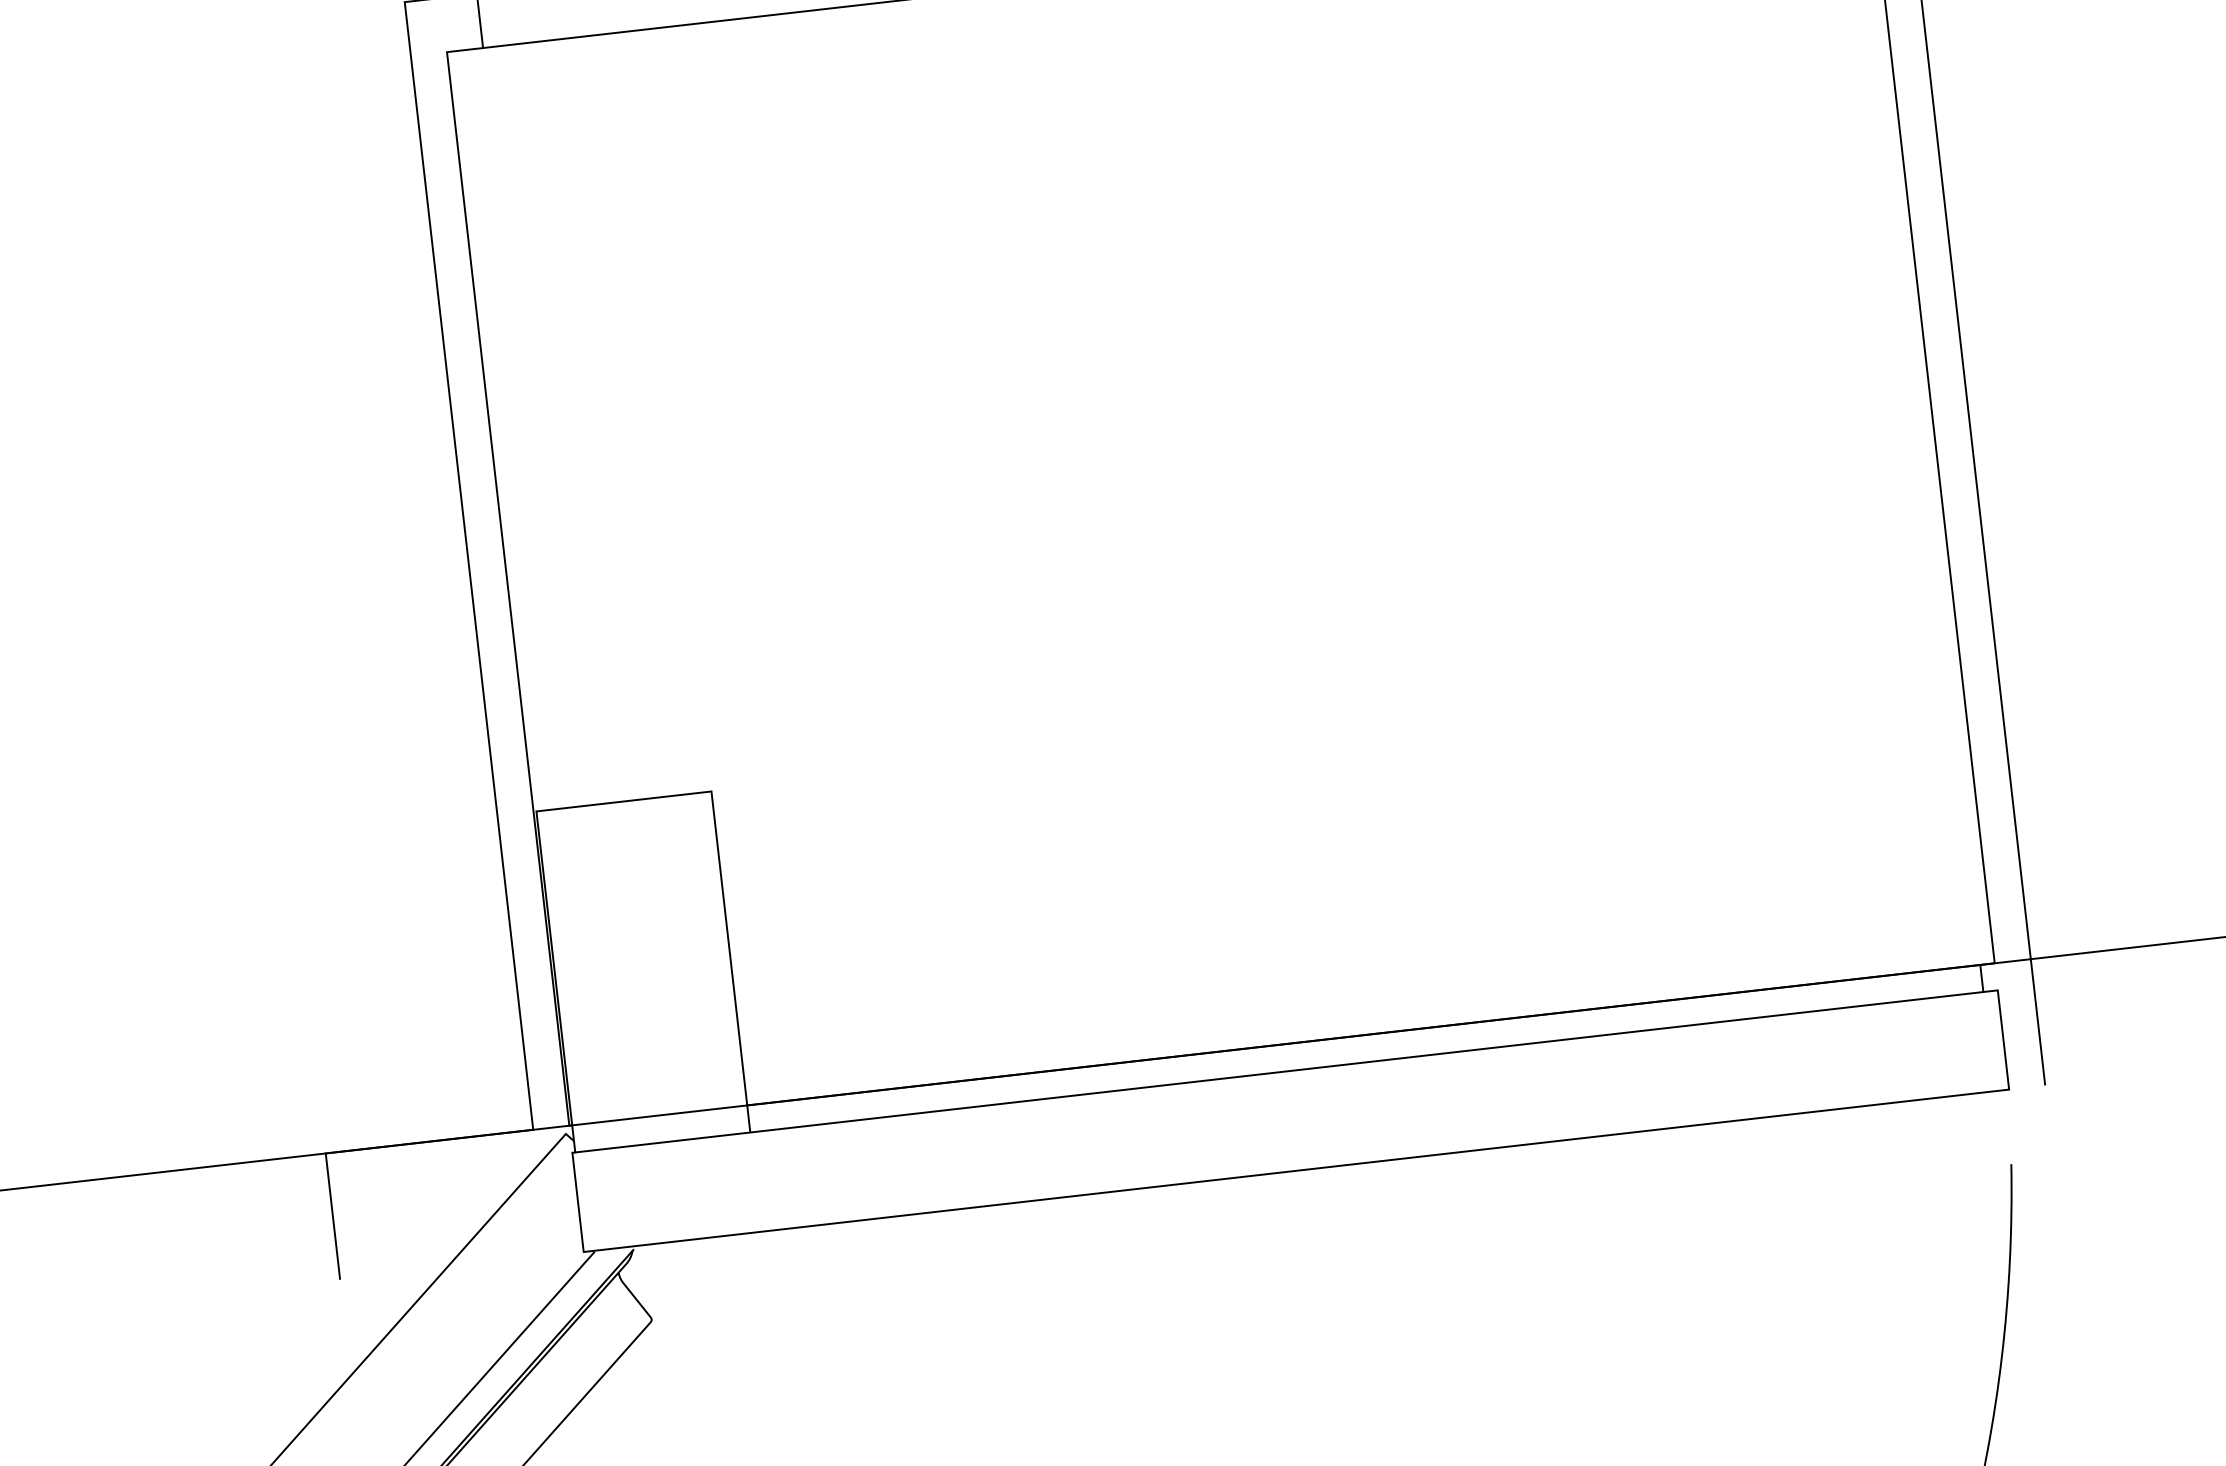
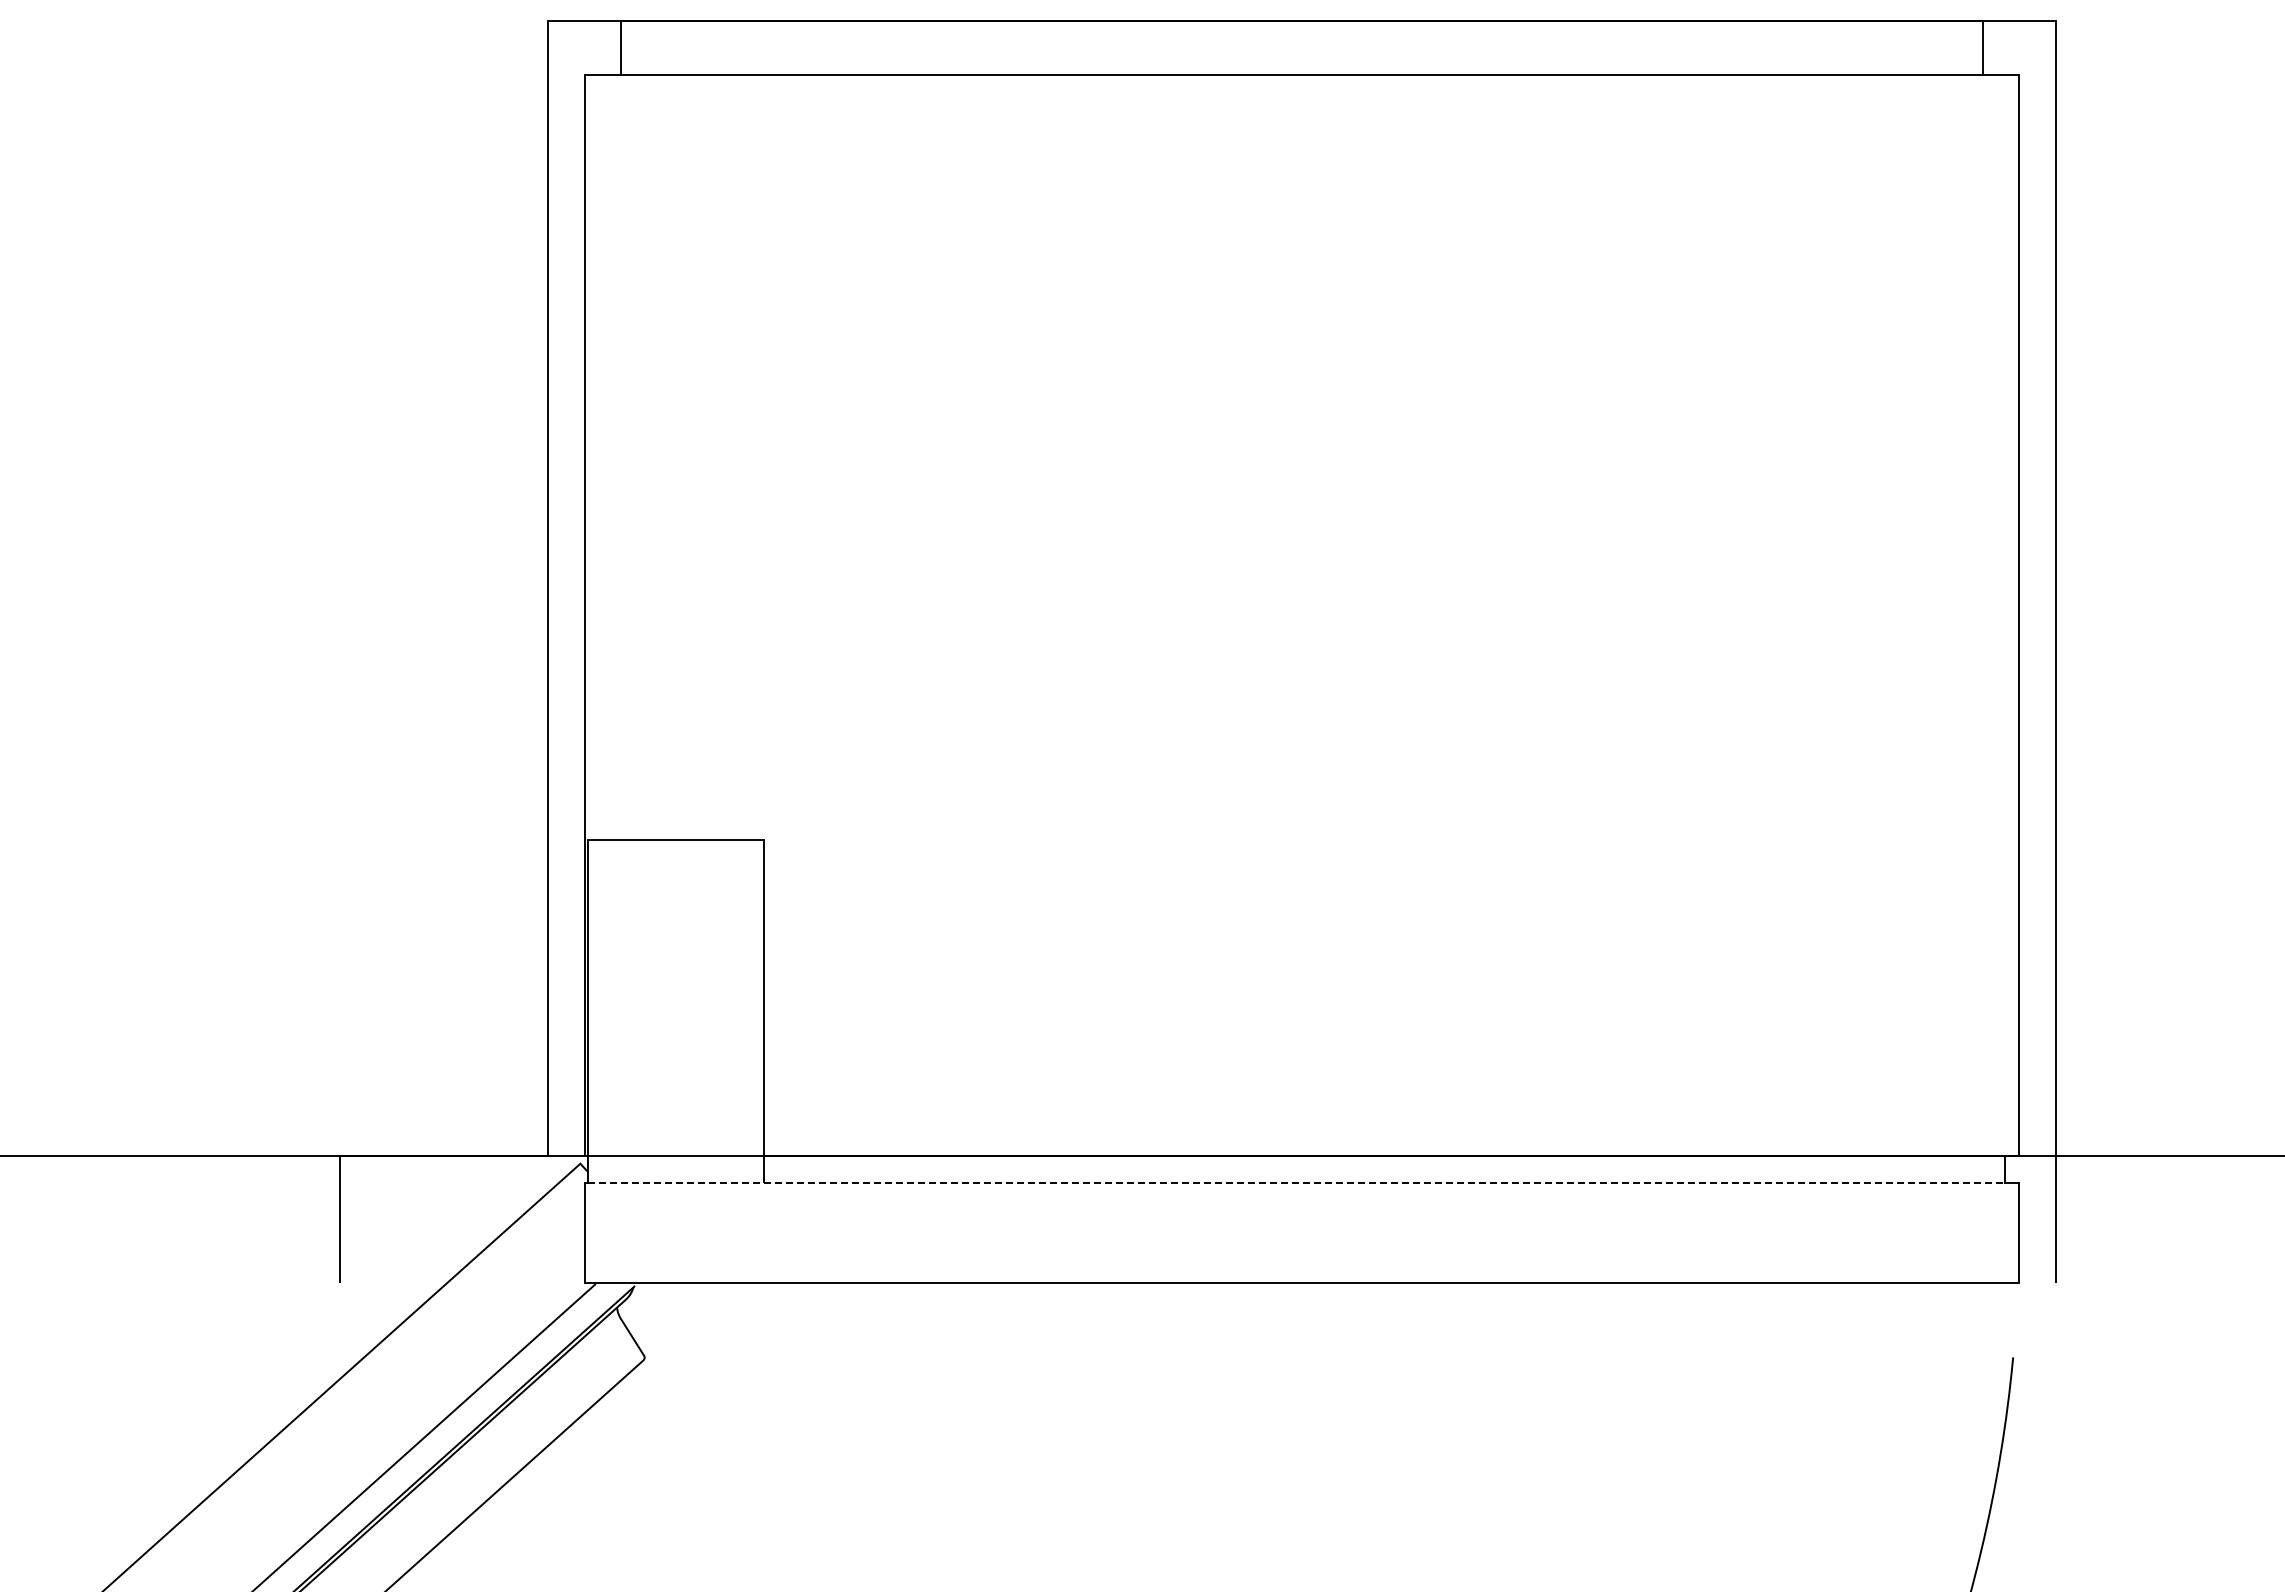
line: (1279, 1072) -> (1296, 1183), solid -> dashed

